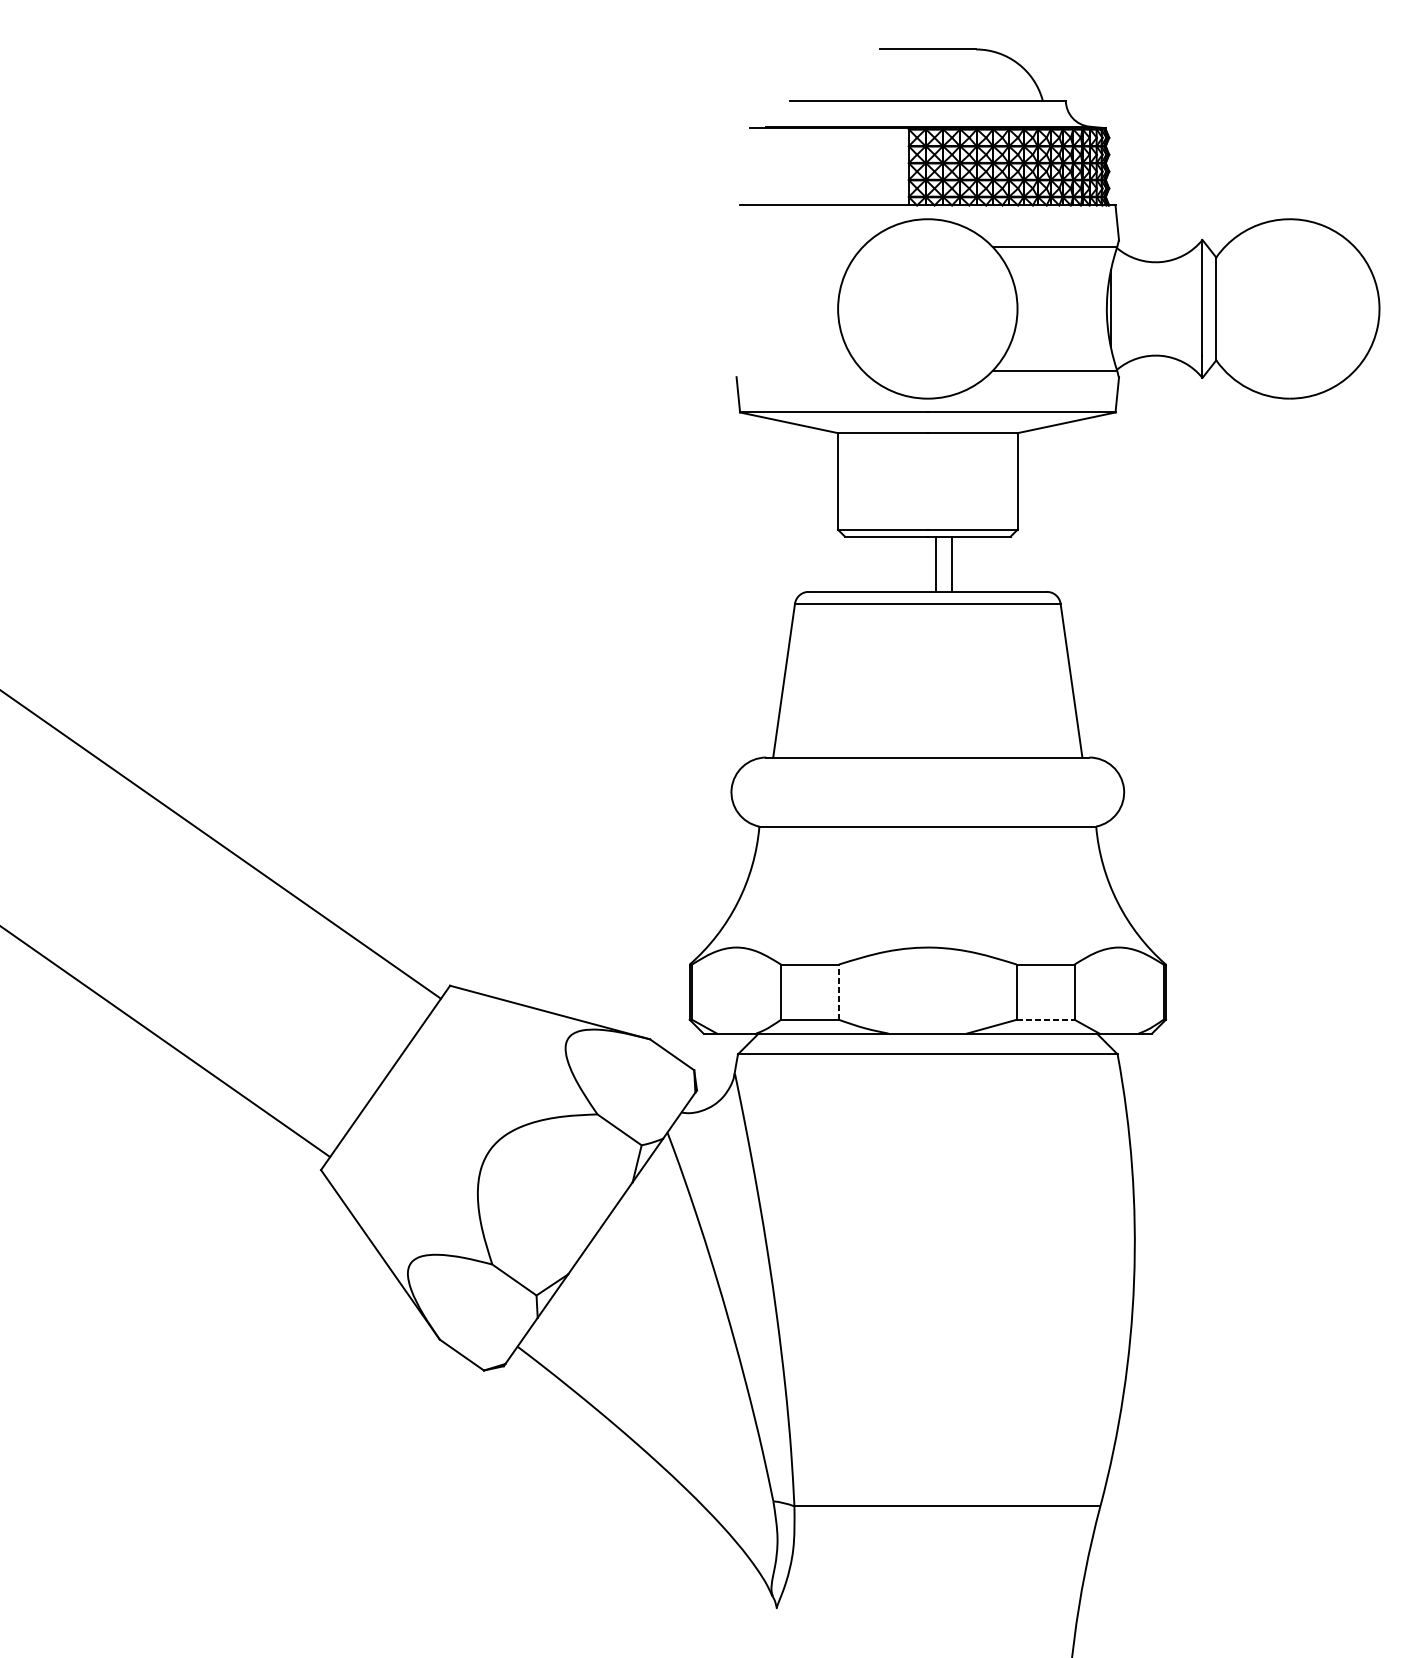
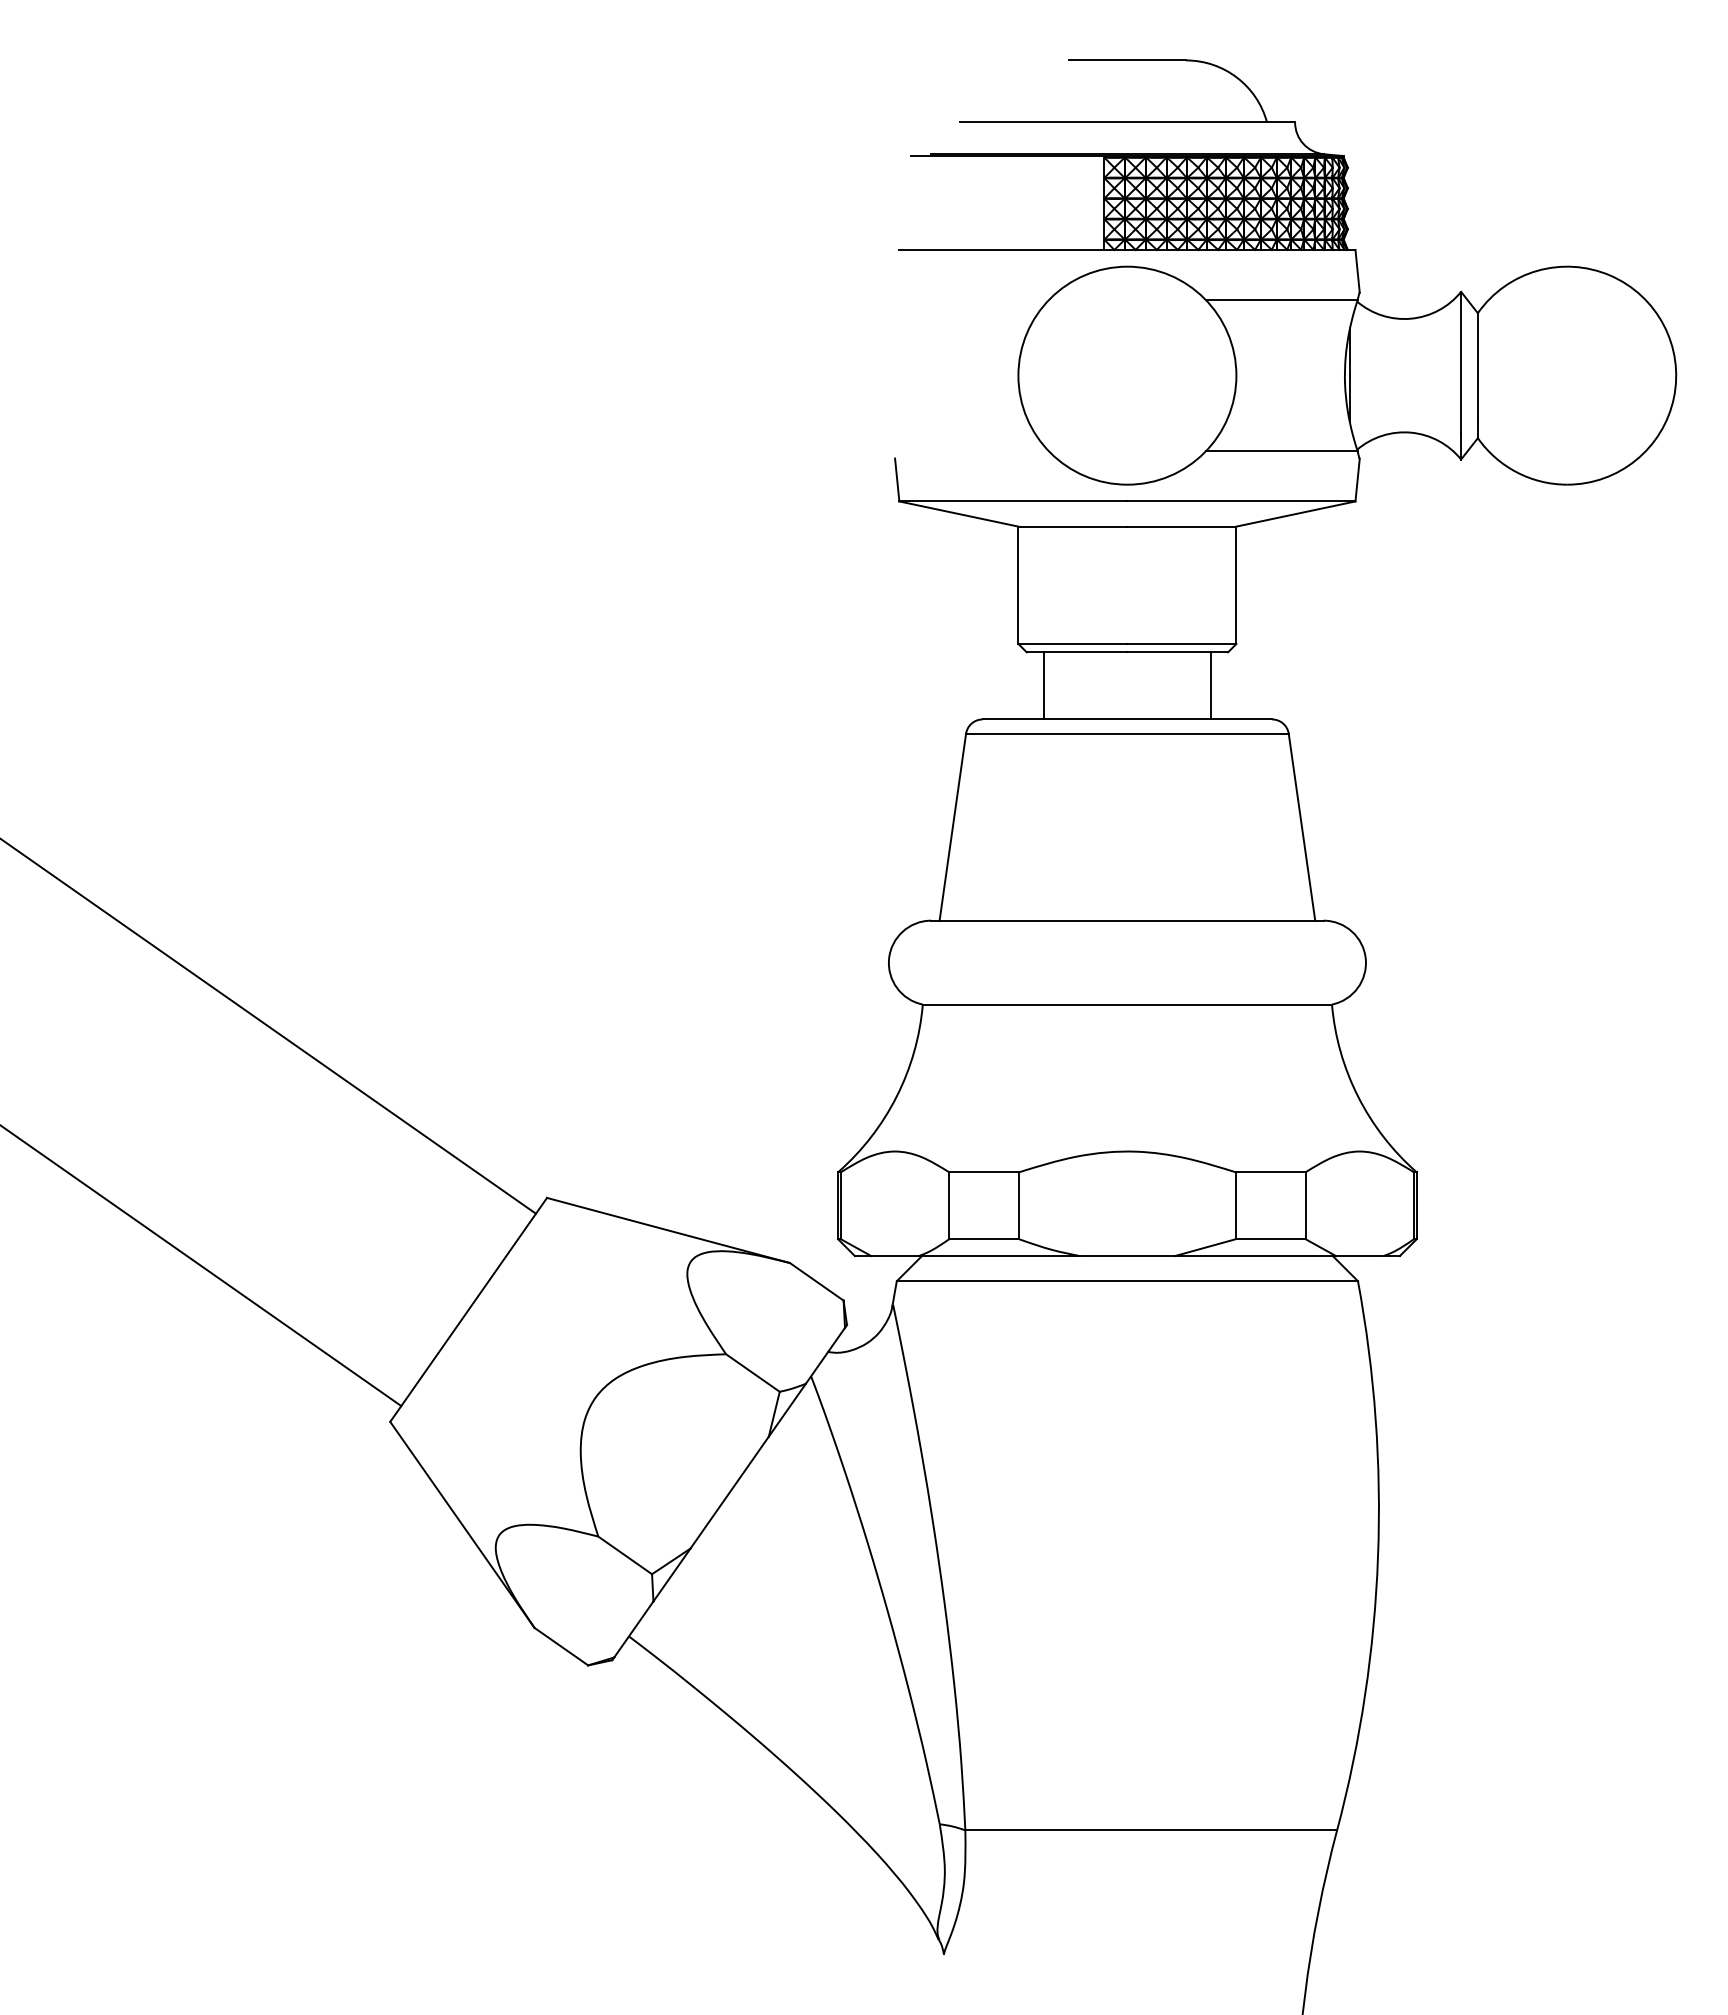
line: (936, 563) -> (1043, 685), moved
line: (951, 563) -> (1211, 685), moved
line: (838, 991) -> (1019, 1205), dashed -> solid
line: (1046, 1019) -> (1271, 1239), dashed -> solid

